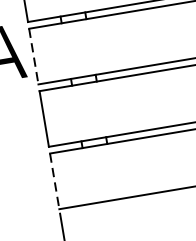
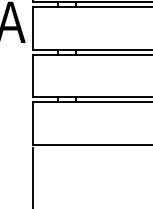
line: (33, 56) -> (32, 28), dashed -> solid
line: (54, 182) -> (32, 124), dashed -> solid

